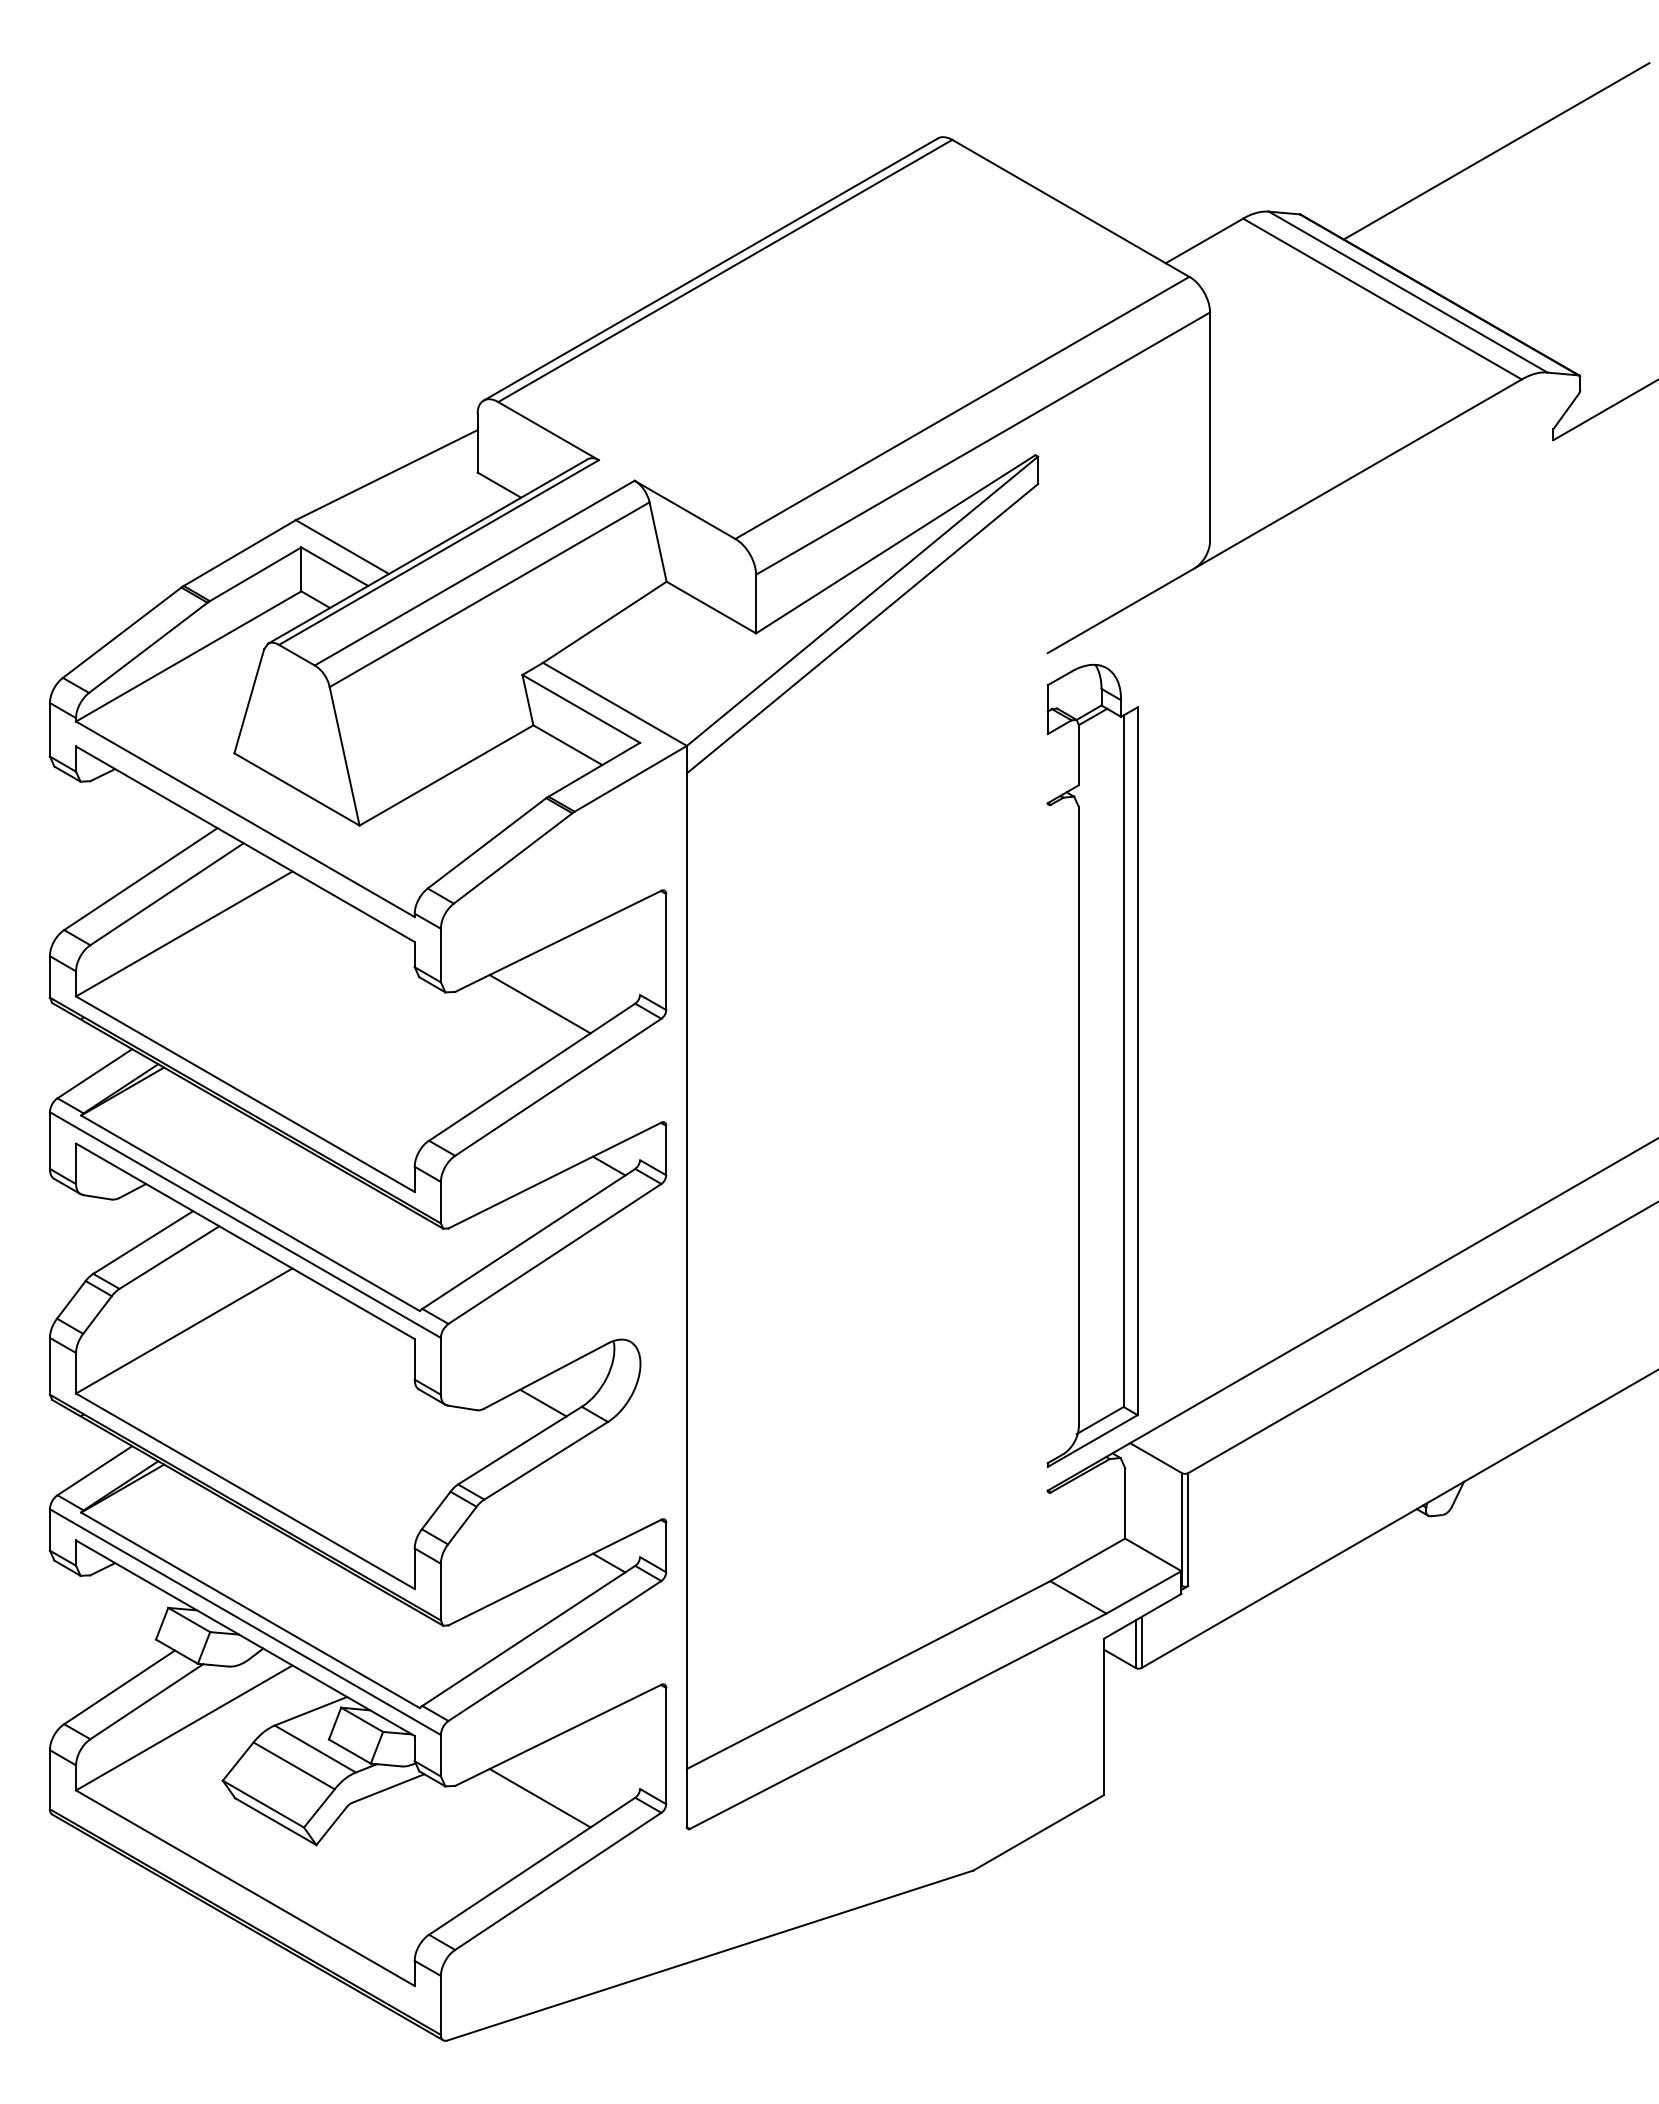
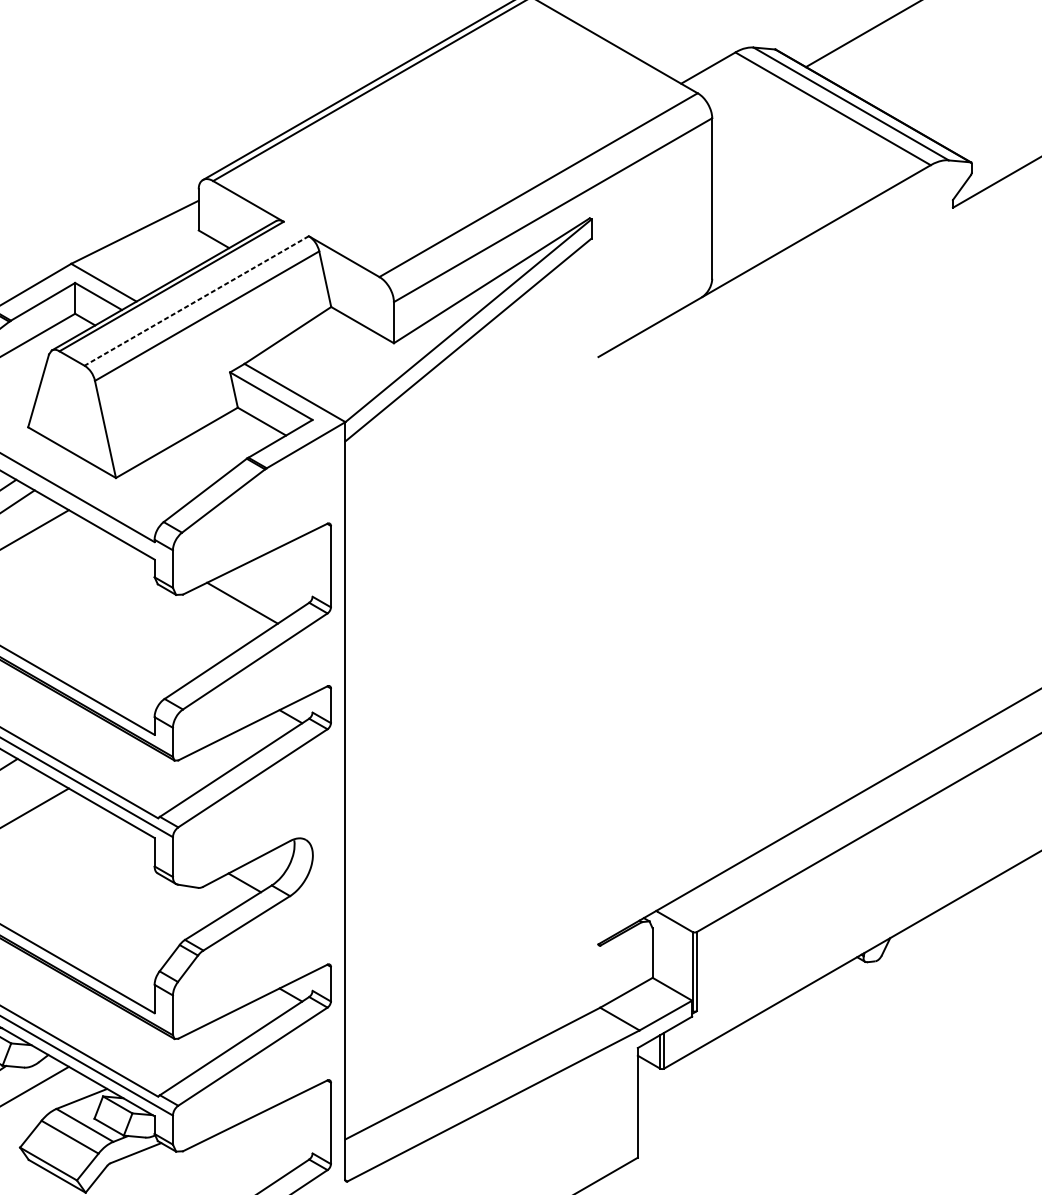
line: (474, 573) -> (196, 301), solid -> dashed
part: (1092, 1065) -> (629, 646), removed
line: (539, 1798) -> (242, 1160), removed

